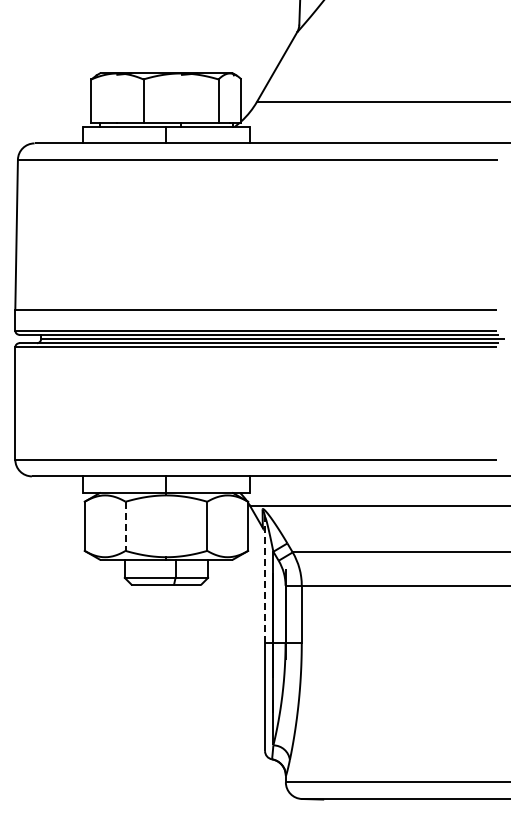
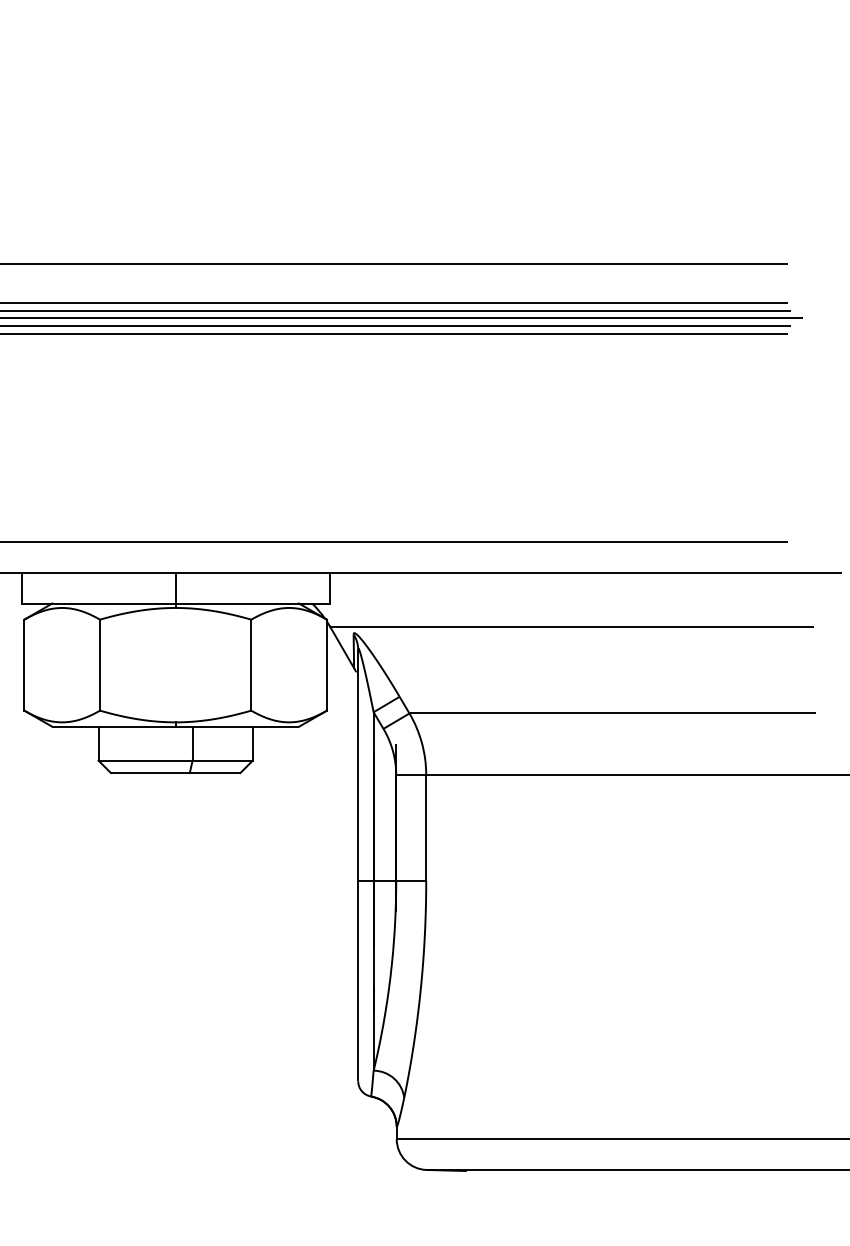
line: (125, 526) -> (99, 665), dashed -> solid
line: (265, 579) -> (359, 763), dashed -> solid

